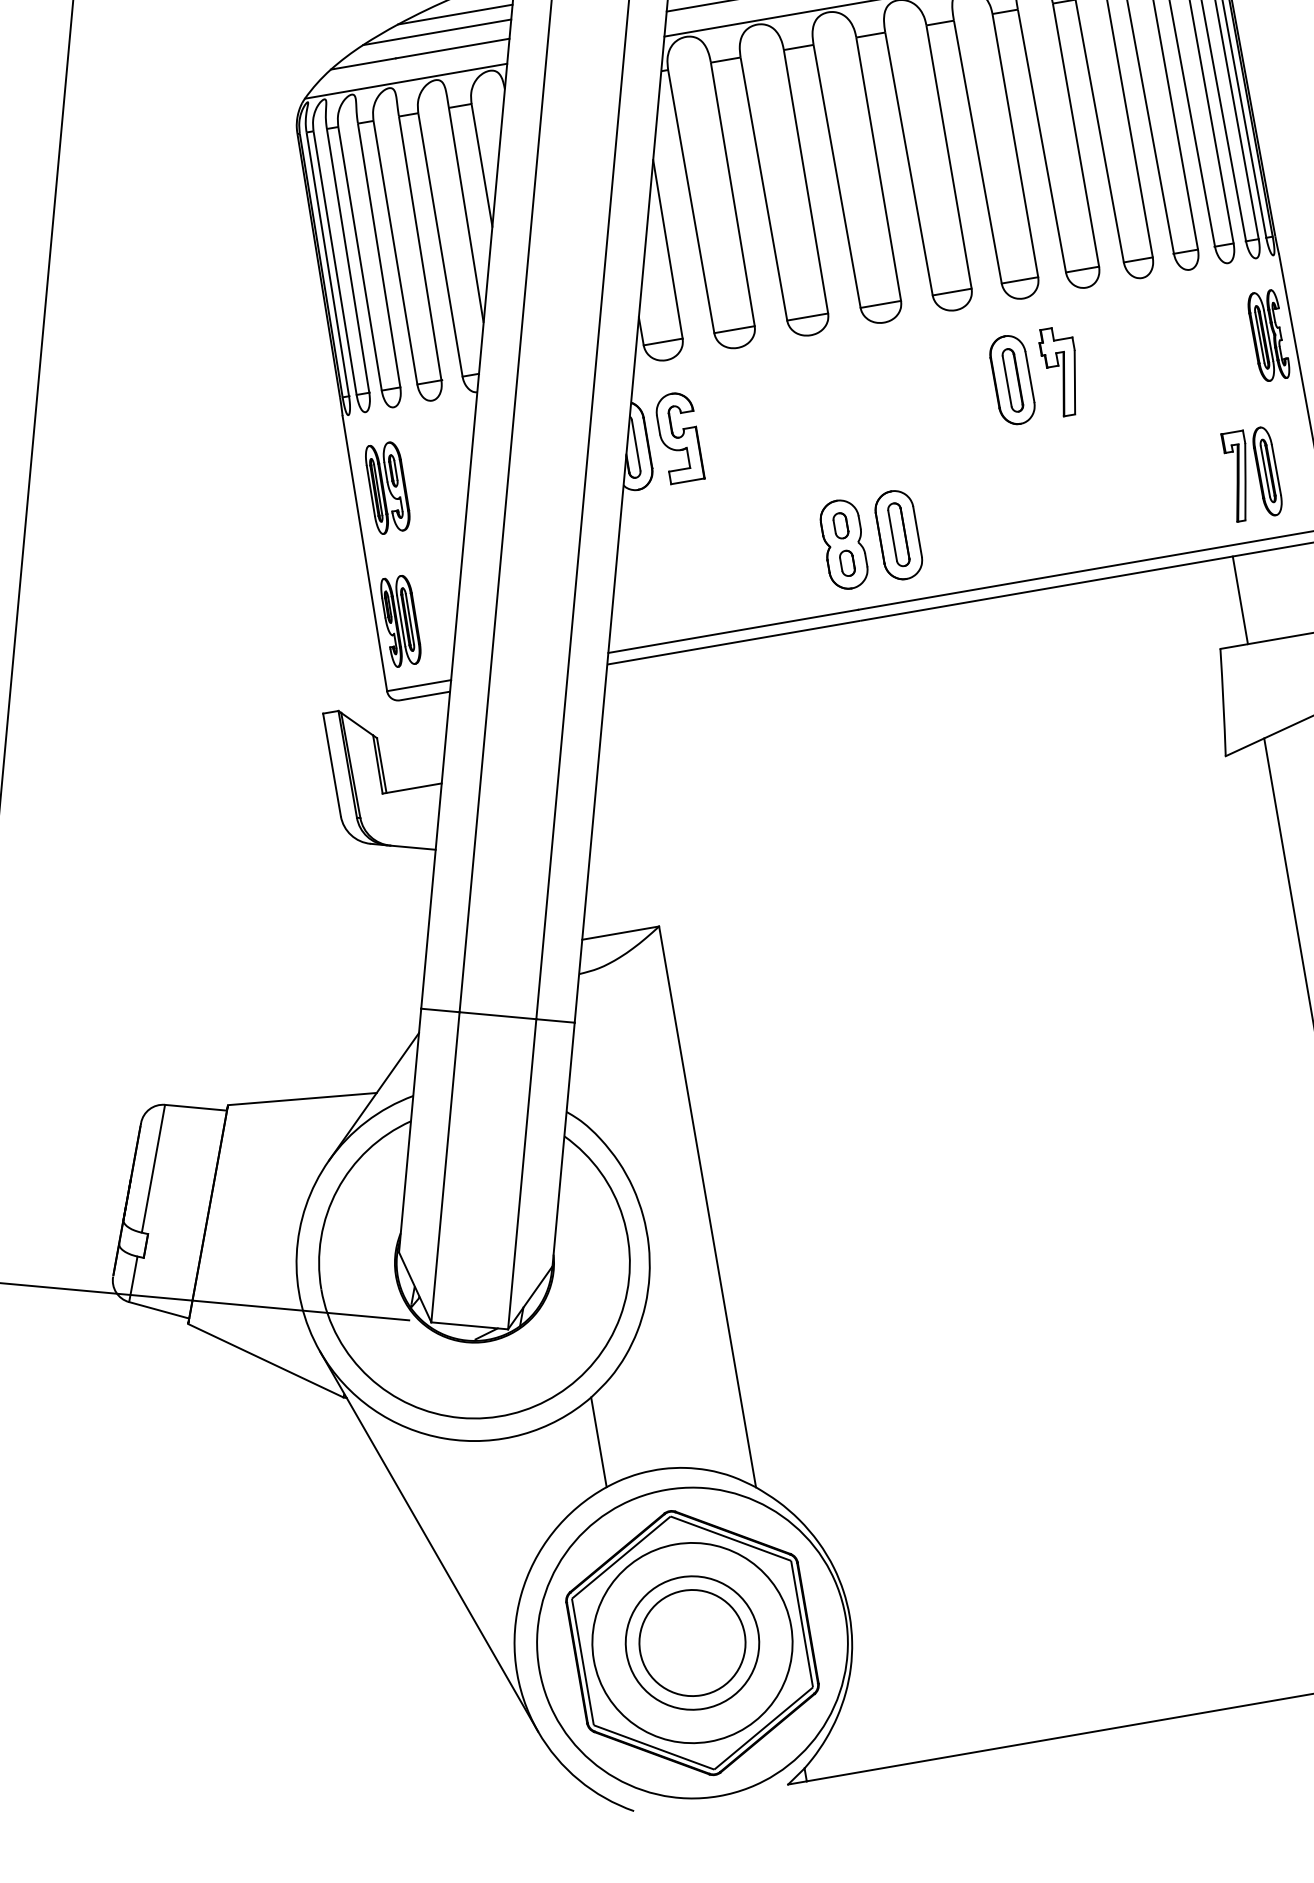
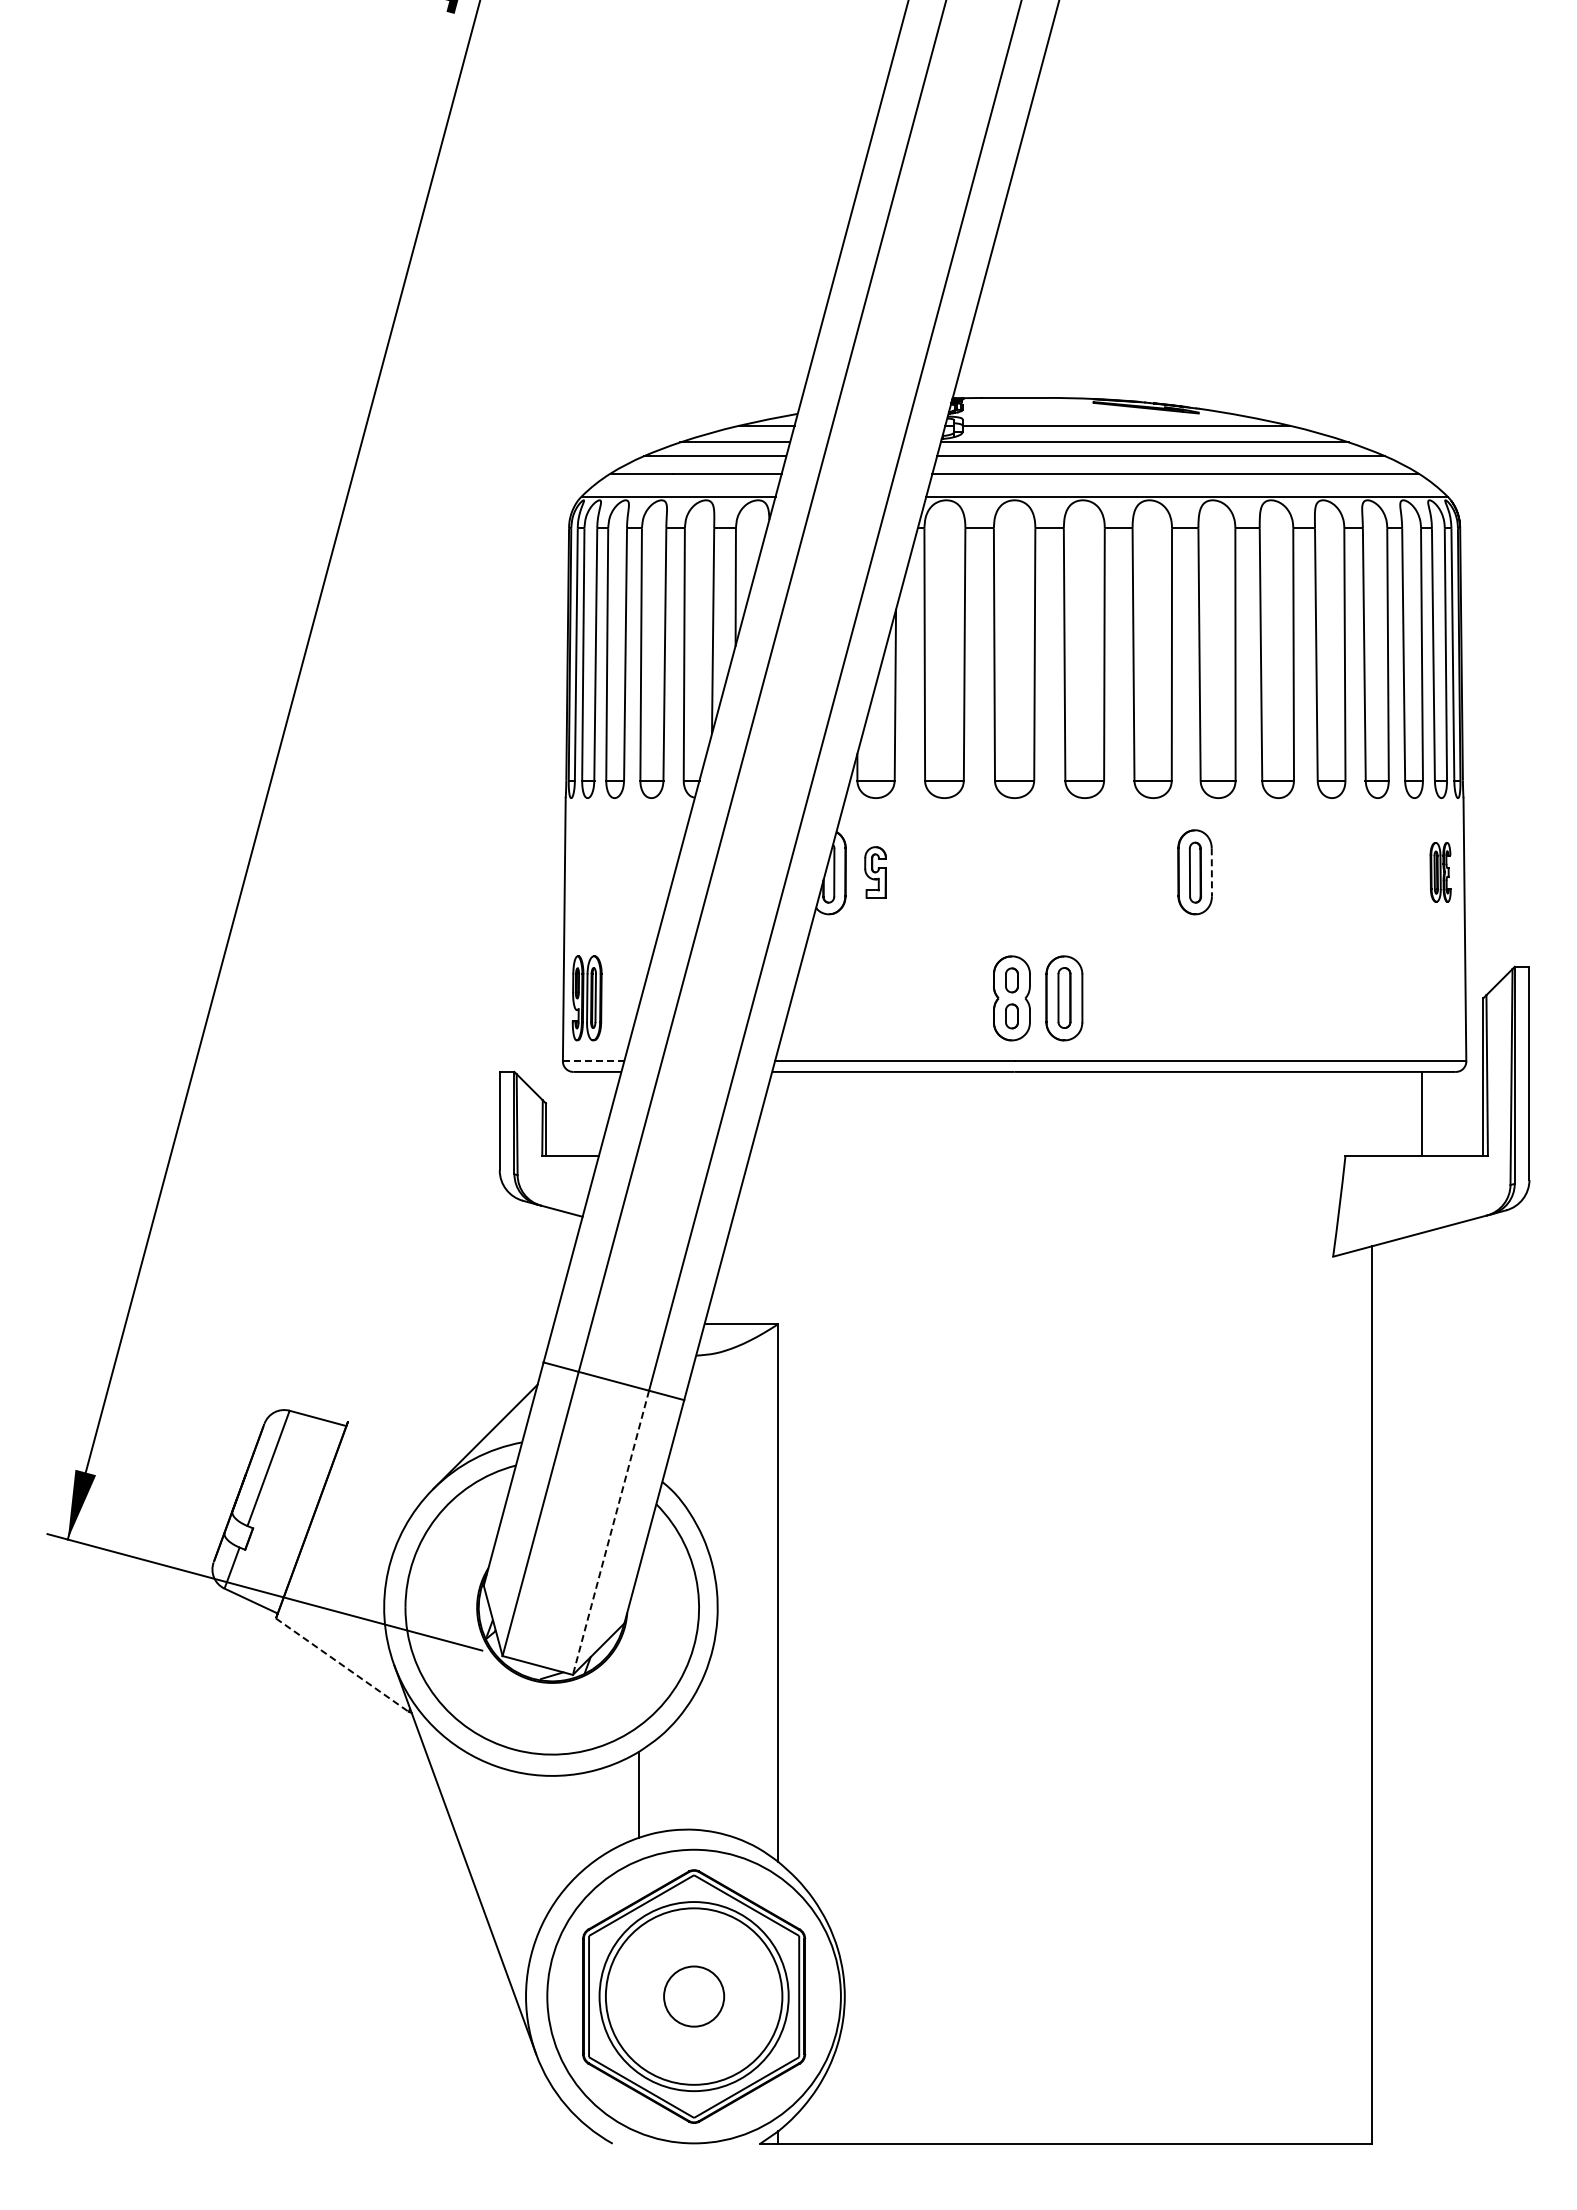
part: (1268, 336) -> (1440, 872), size x0.7
part: (1060, 370) -> (1241, 871), removed
line: (1029, 377) -> (1211, 872), solid -> dashed
part: (679, 437) -> (875, 872), size x0.6
part: (1252, 474) -> (1403, 998), removed
part: (387, 488) -> (595, 872), removed
line: (1239, 599) -> (1421, 1113), moved
line: (419, 685) -> (593, 1061), solid -> dashed
line: (302, 1099) -> (418, 1427), removed
line: (521, 1175) -> (610, 1533), solid -> dashed
line: (266, 1361) -> (342, 1665), solid -> dashed
circle: (692, 1642) -> (694, 1996), size x0.6
circle: (692, 1642) -> (694, 1996), size x1.4

